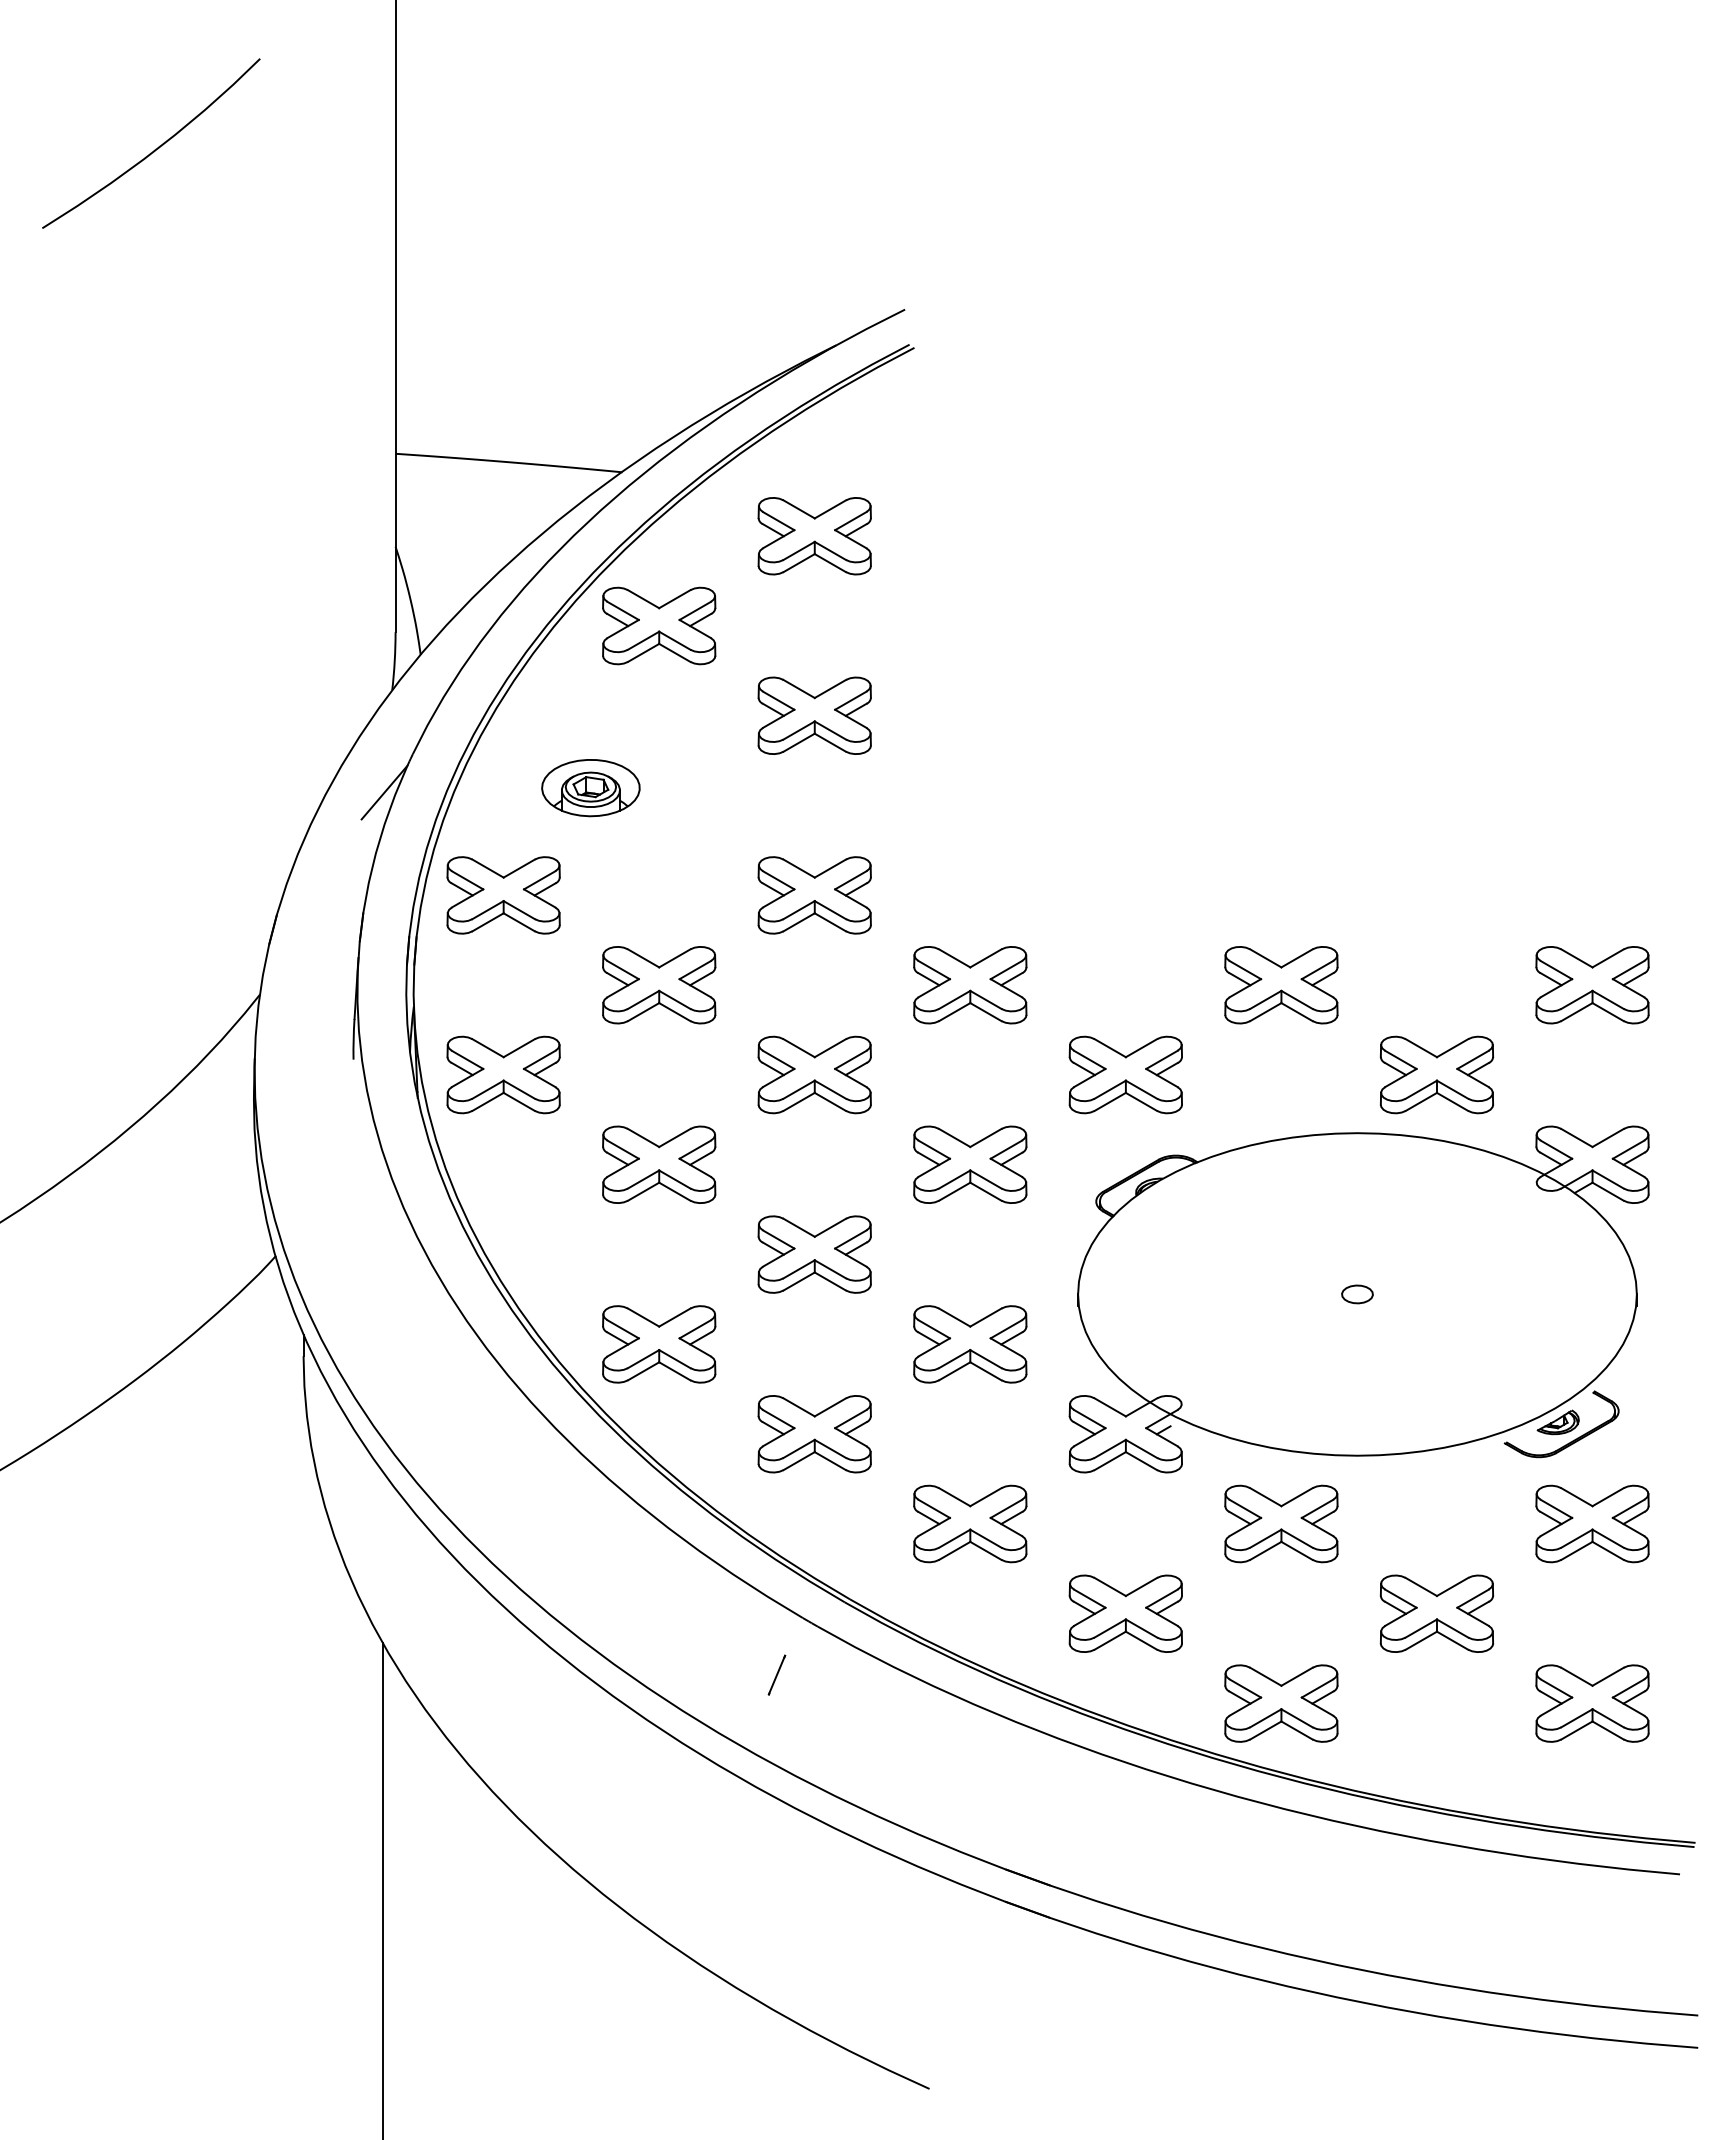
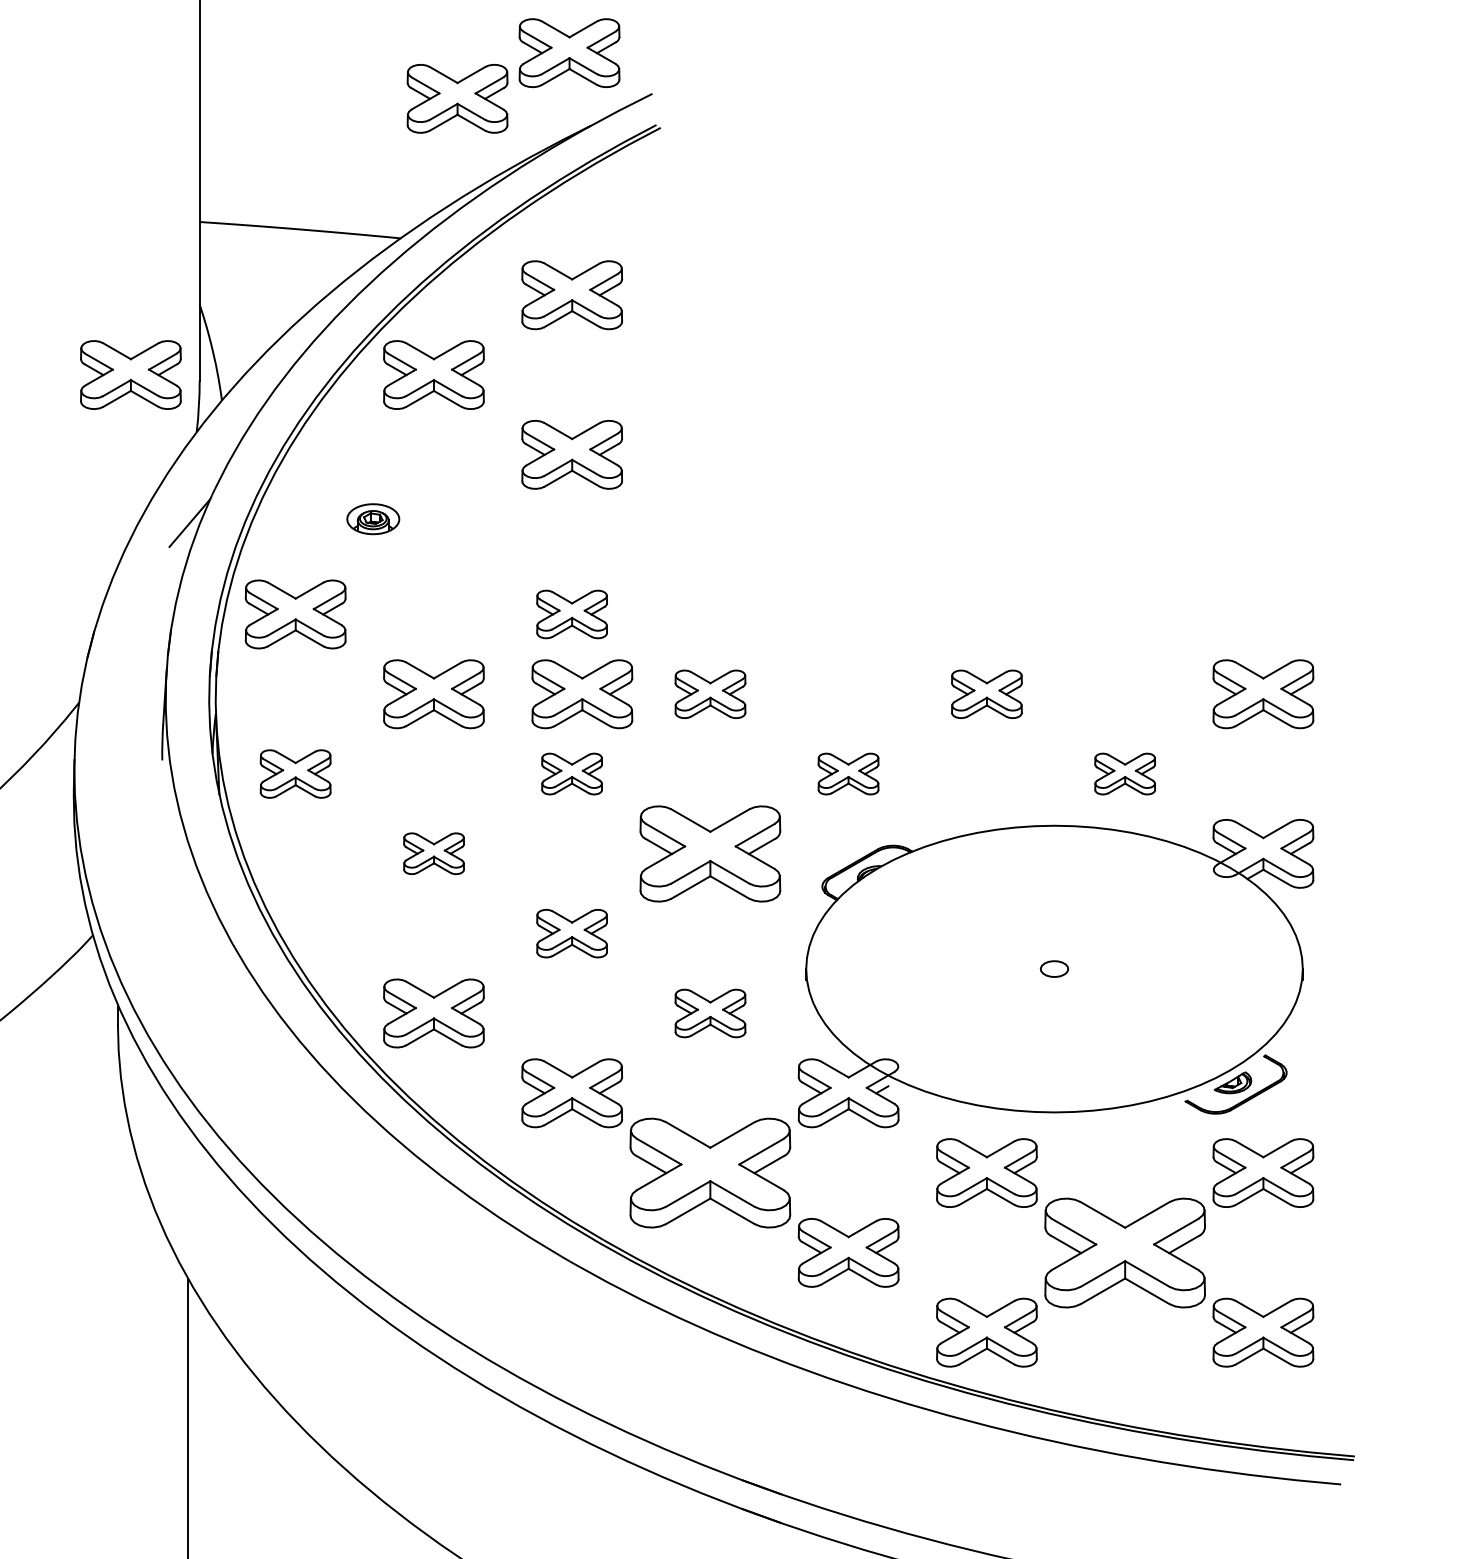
part: (811, 263) -> (569, 52), added
part: (685, 315) -> (457, 99), added
part: (318, 625) -> (131, 374), added
part: (590, 788) -> (372, 519), size x0.6
part: (814, 895) -> (571, 614), size x0.7
part: (826, 985) -> (582, 694), added
part: (970, 985) -> (710, 694), size x0.7
part: (1281, 985) -> (986, 694), size x0.7
part: (503, 1074) -> (295, 773), size x0.7
part: (814, 1074) -> (571, 773), size x0.6
part: (1125, 1074) -> (848, 773), size x0.6
part: (1436, 1074) -> (1124, 773), size x0.6
part: (659, 1164) -> (434, 853), size x0.6
part: (970, 1164) -> (710, 853), size x1.4
part: (814, 1254) -> (571, 933), size x0.7
part: (970, 1344) -> (710, 1013), size x0.7
part: (970, 1523) -> (710, 1172), size x1.6
part: (1436, 1613) -> (1124, 1252), size x1.6
line: (776, 1674) -> (538, 1306), removed

